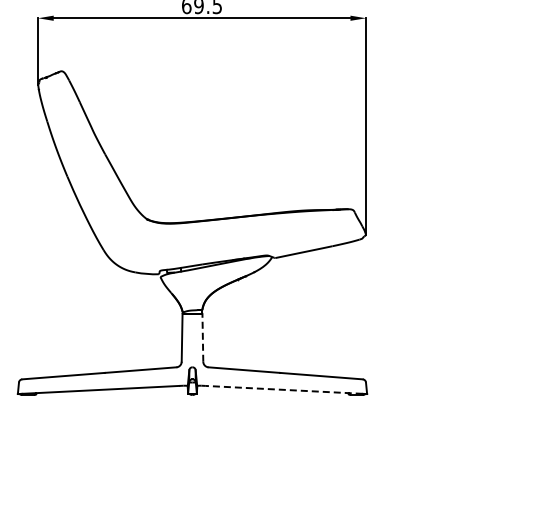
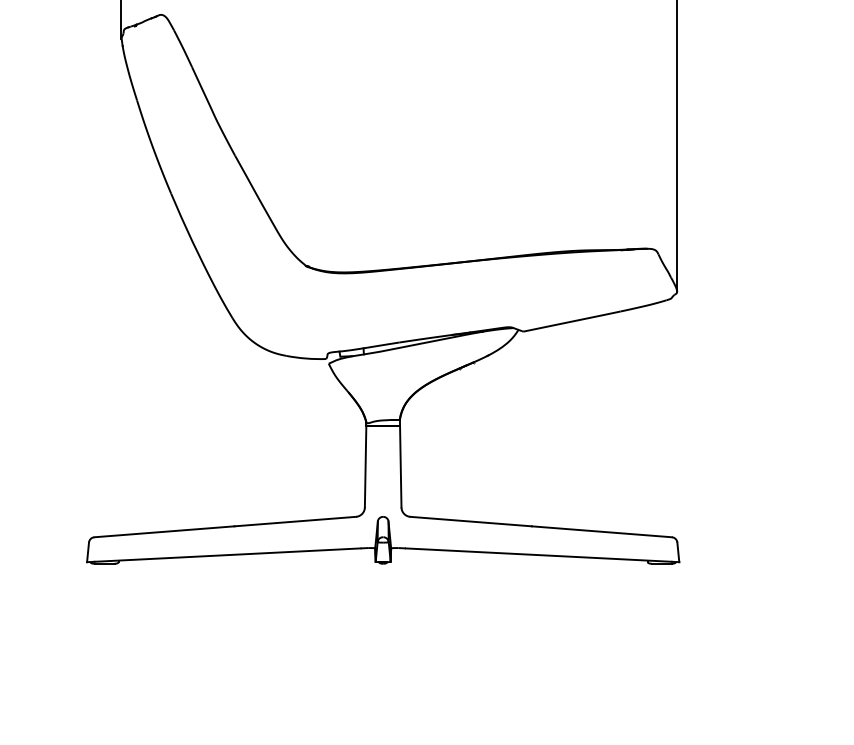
line: (202, 337) -> (400, 466), dashed -> solid
line: (284, 389) -> (539, 554), dashed -> solid

